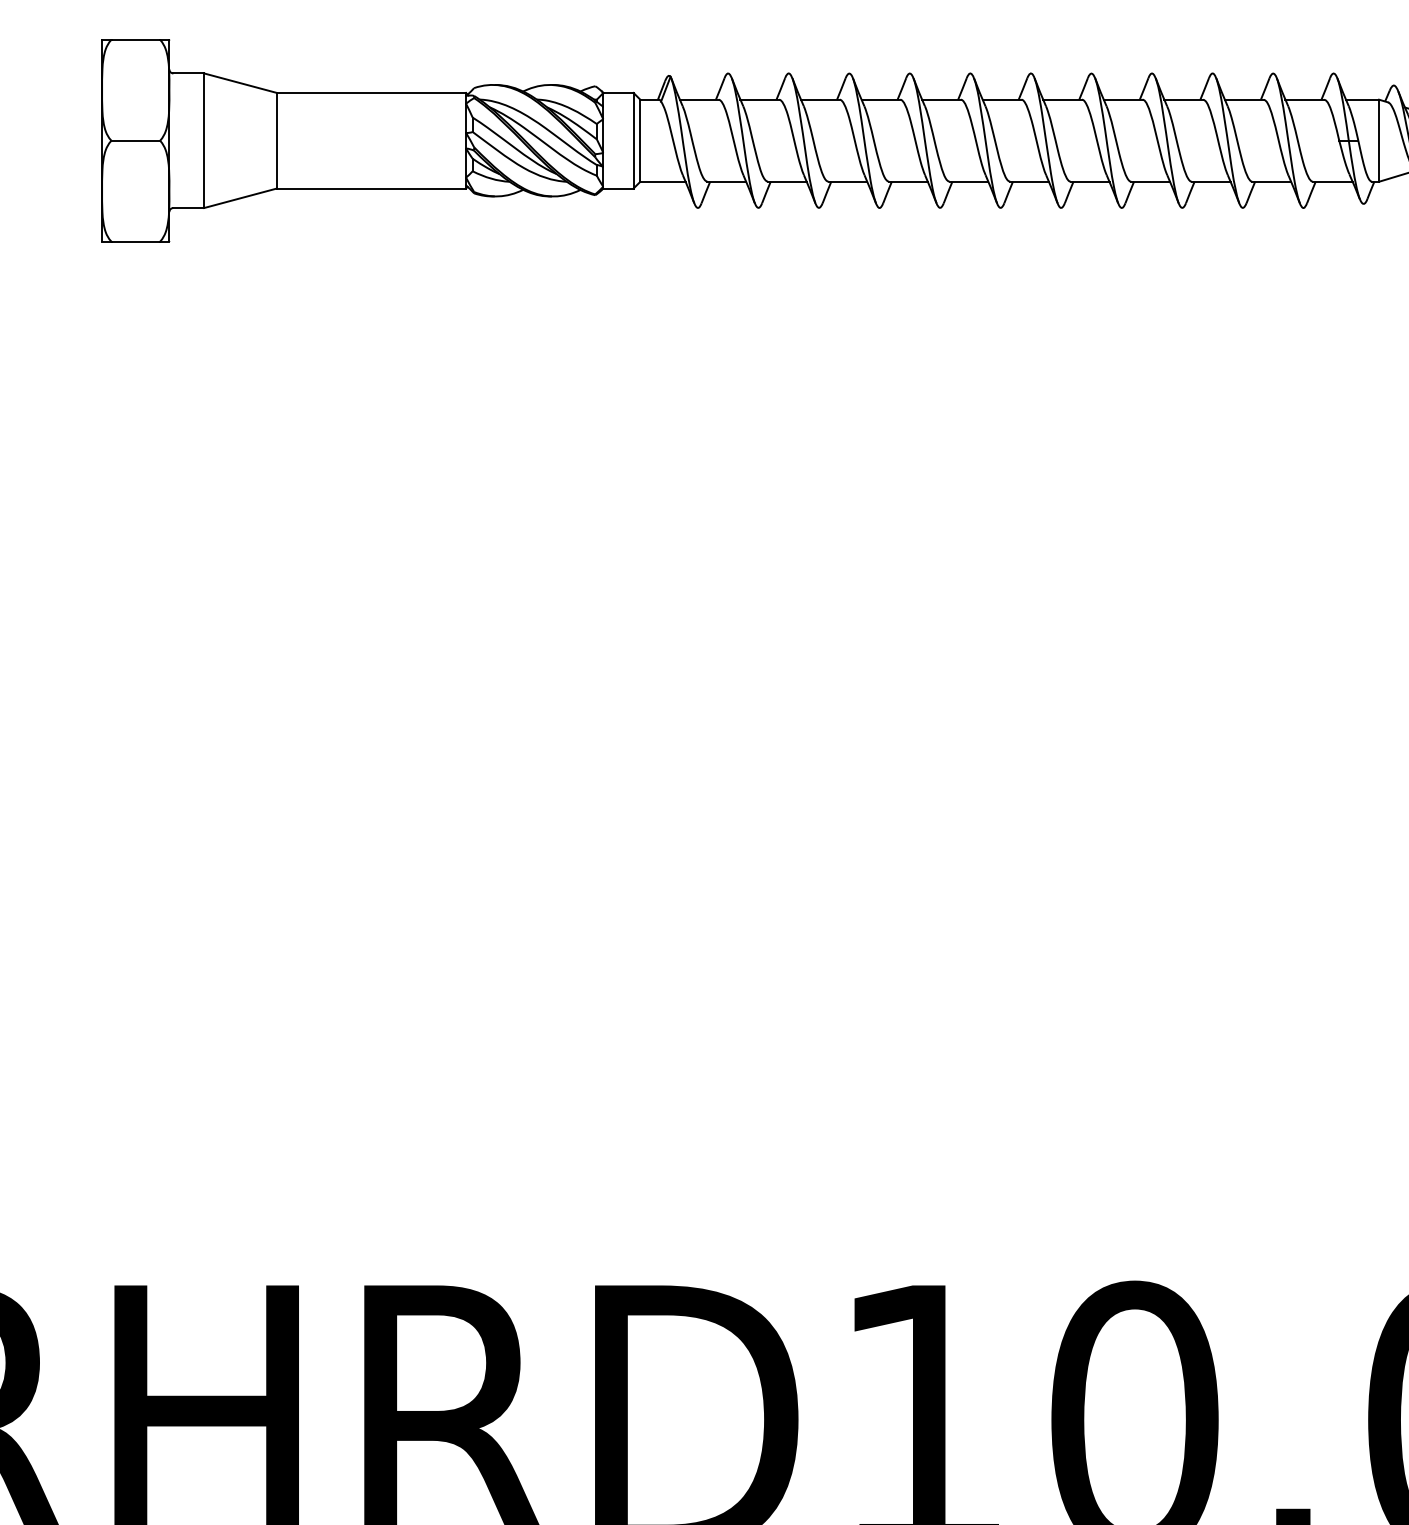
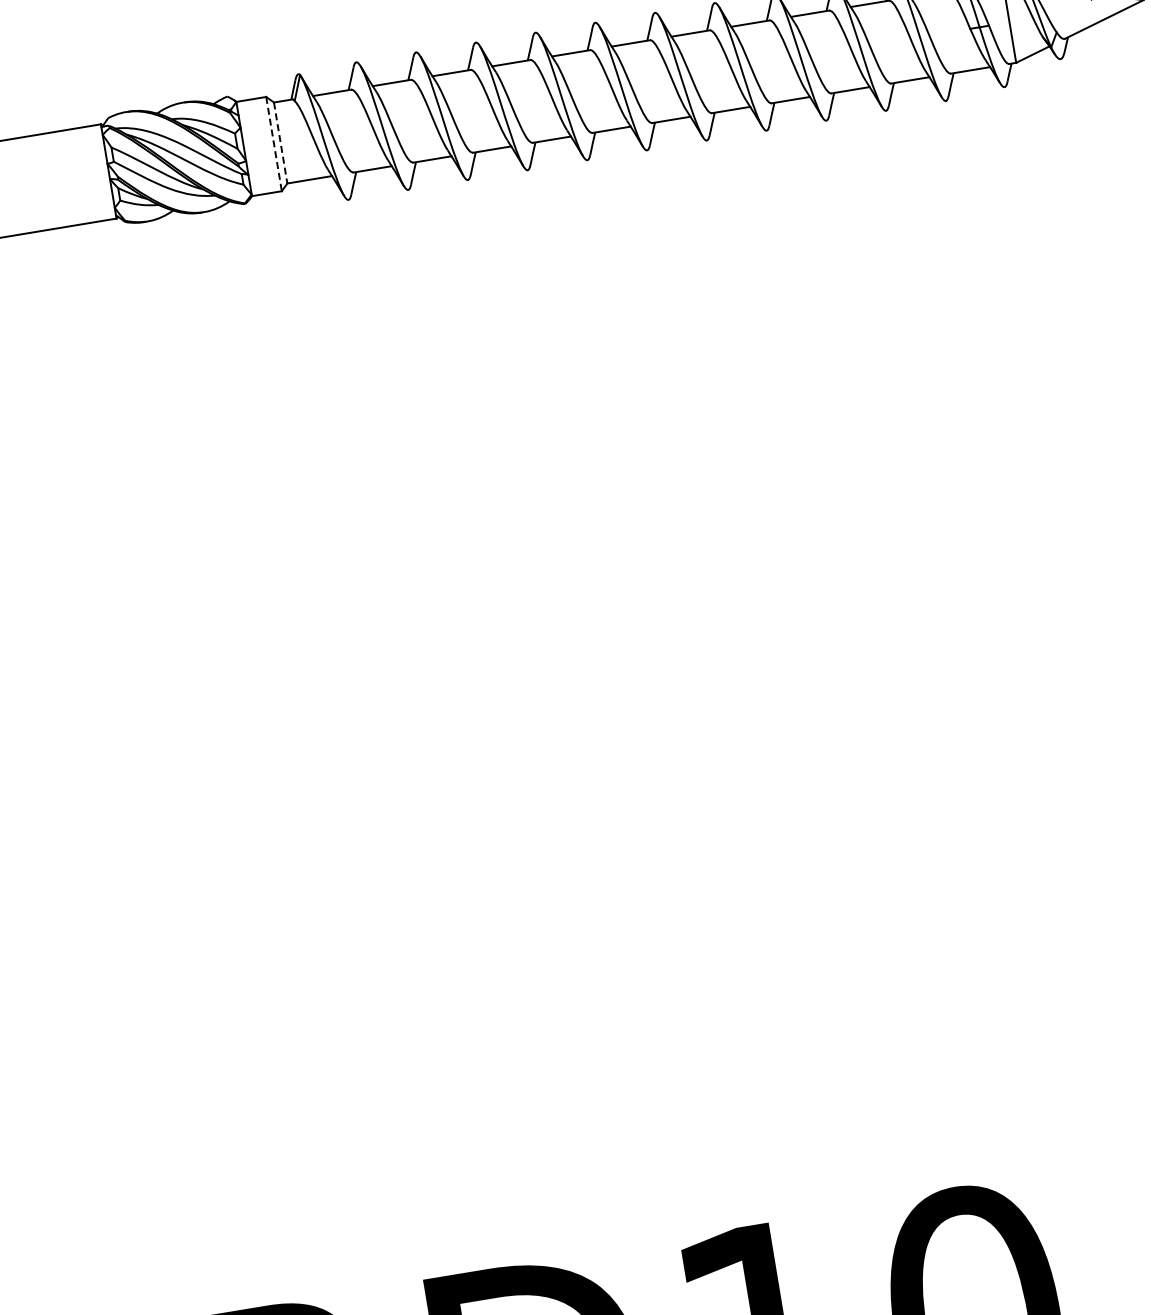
line: (633, 140) -> (273, 143), solid -> dashed
line: (640, 141) -> (280, 143), solid -> dashed

